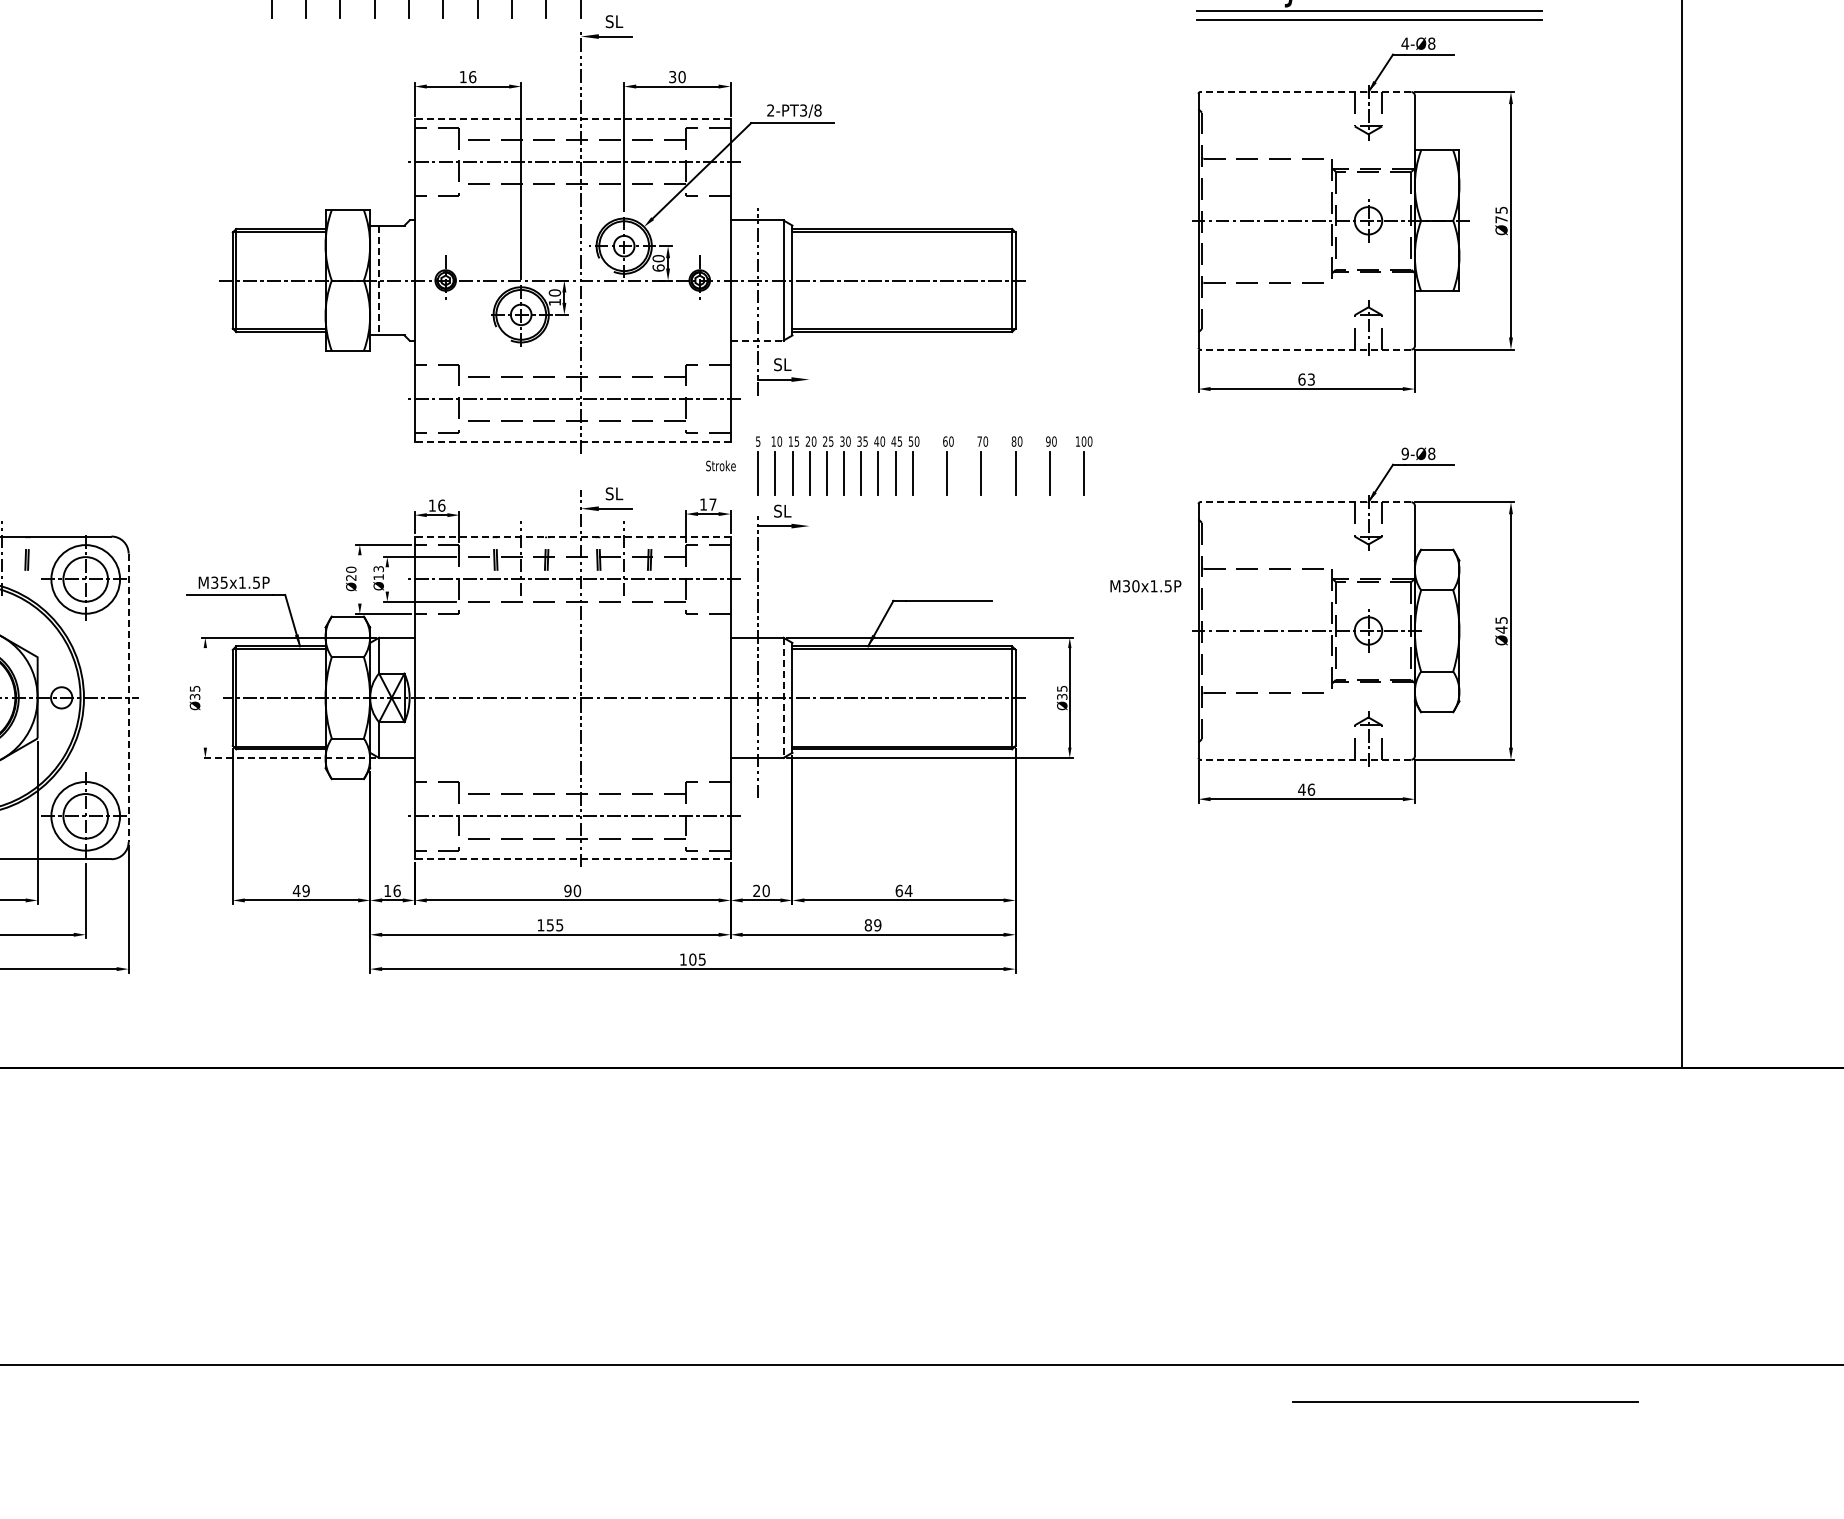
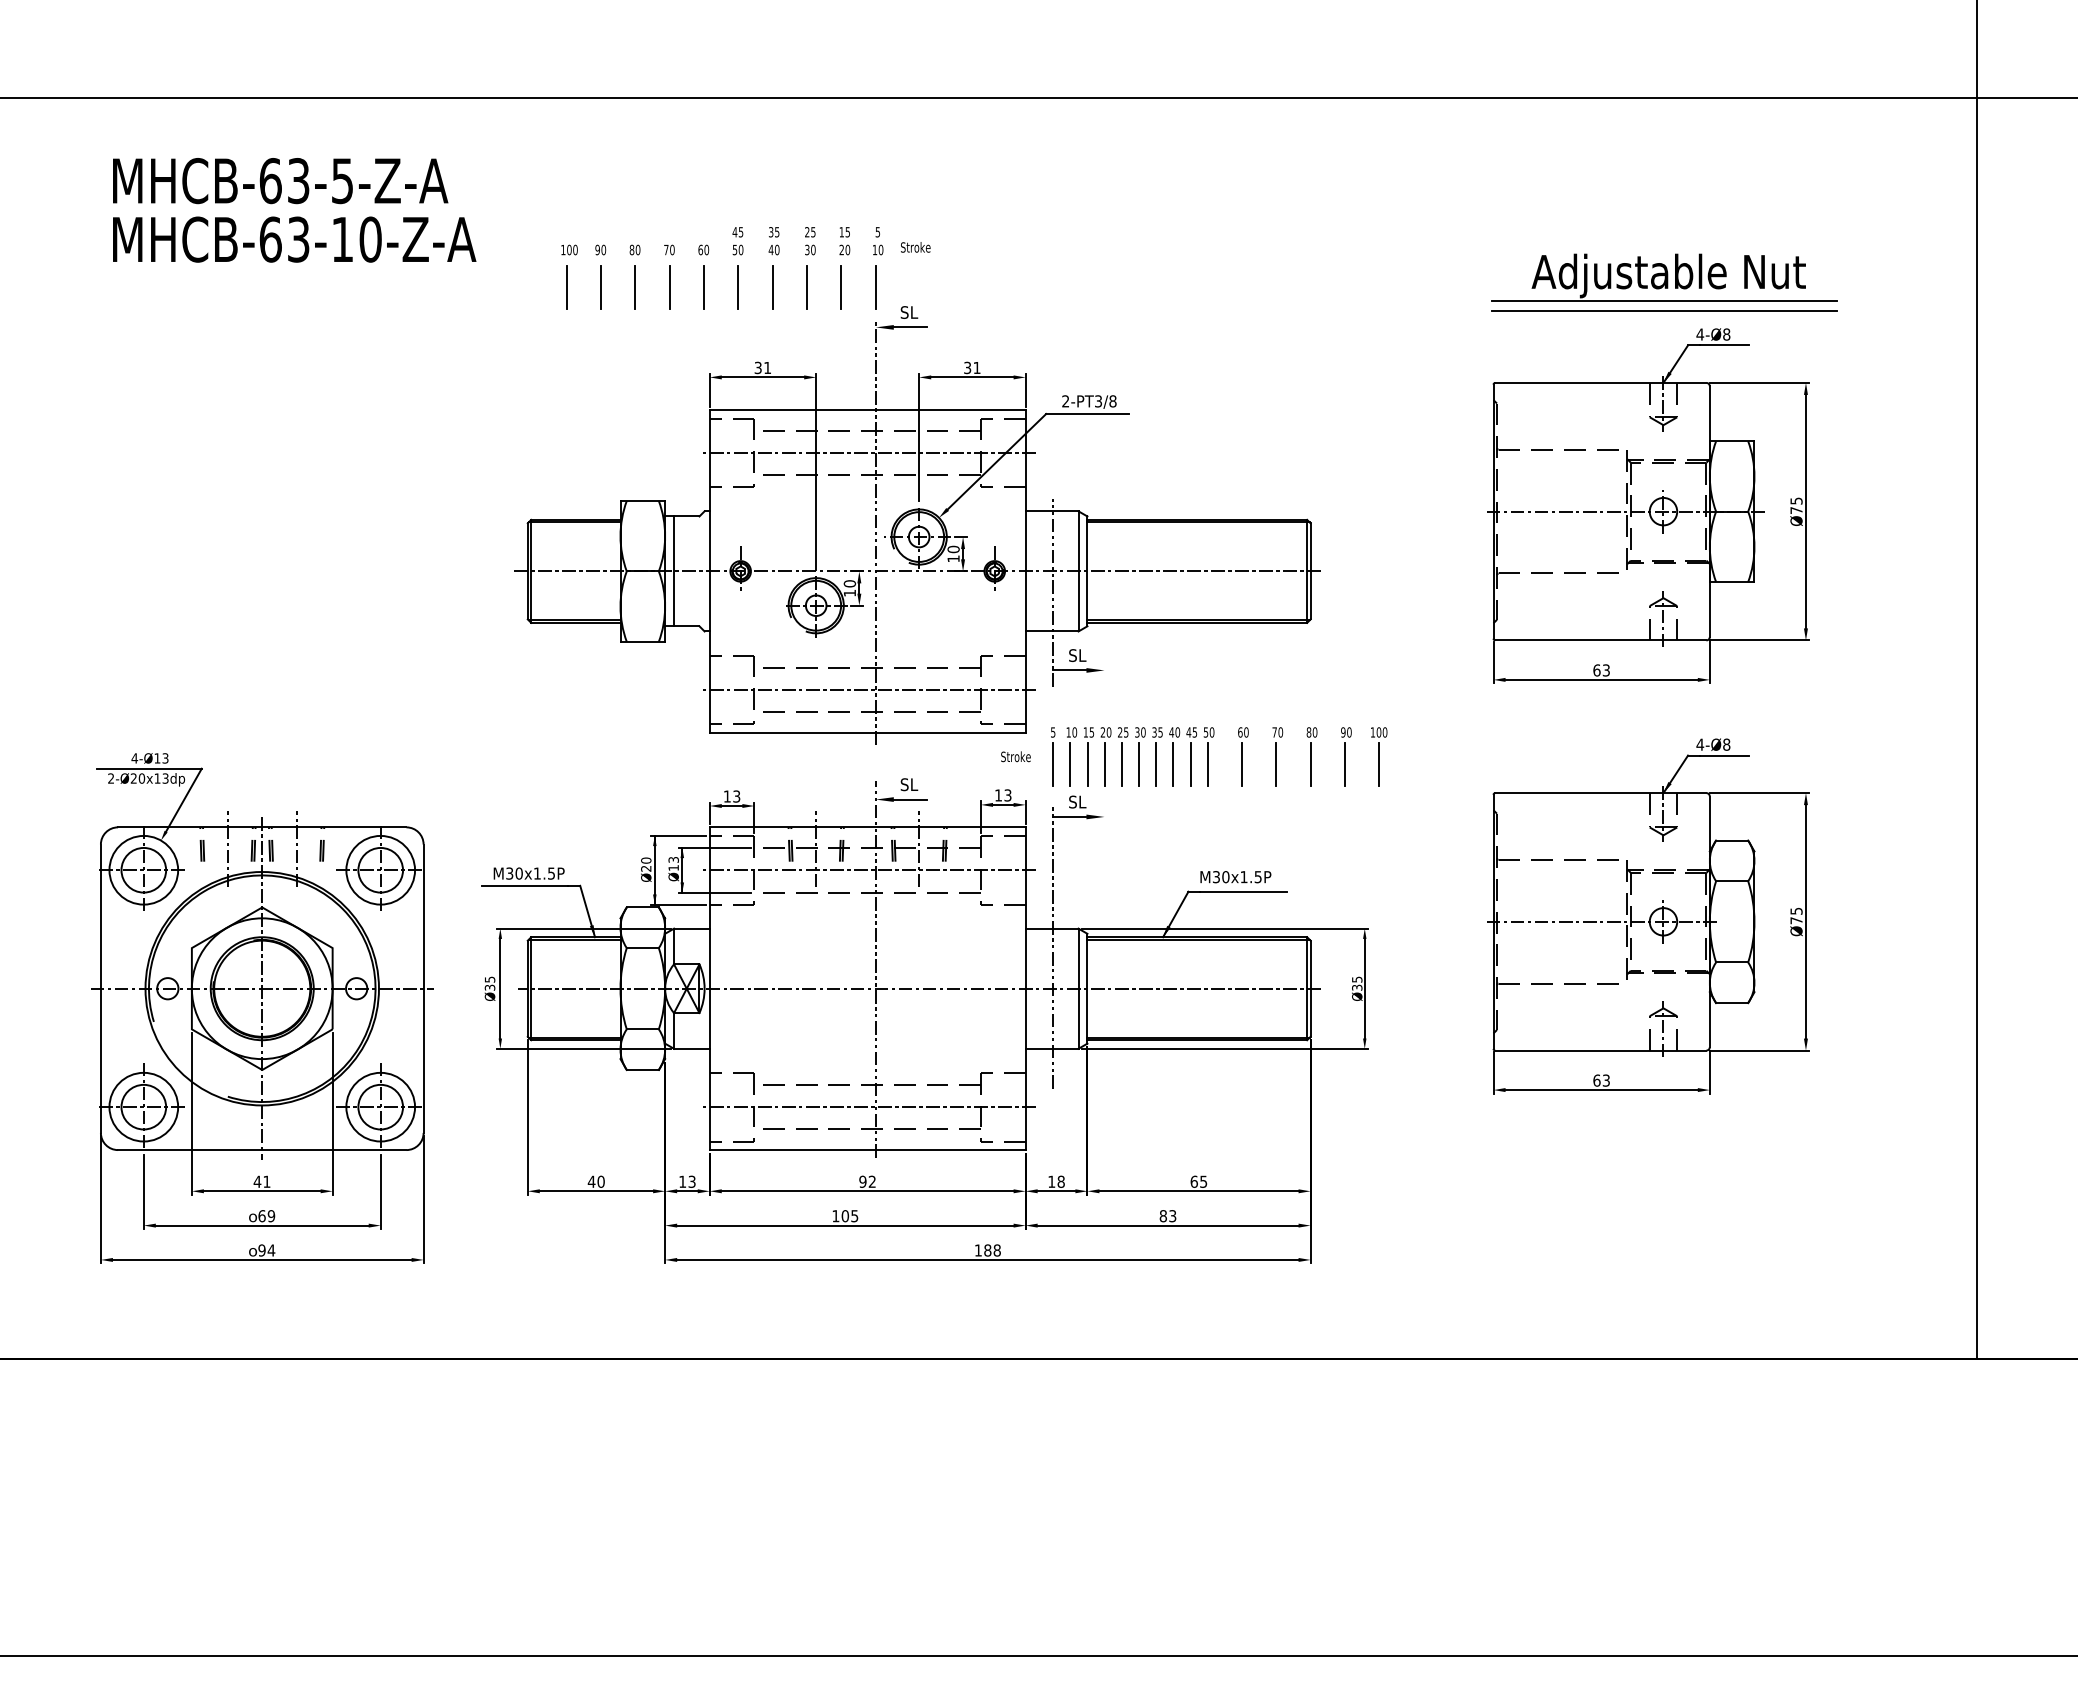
text: (467, 76) -> (762, 367), 16 -> 31
text: (681, 76) -> (976, 367), 30 -> 31
line: (1305, 91) -> (1600, 382), dashed -> solid
line: (572, 119) -> (867, 410), dashed -> solid
text: (658, 267) -> (953, 558), 60 -> 10
line: (379, 280) -> (674, 571), dashed -> solid
line: (757, 340) -> (1052, 631), dashed -> solid
line: (1305, 349) -> (1600, 640), dashed -> solid
line: (572, 441) -> (867, 732), dashed -> solid
text: (1405, 453) -> (1700, 744), 9-Ø8 -> 4-Ø8
line: (1305, 502) -> (1600, 793), dashed -> solid
text: (712, 504) -> (1007, 795), 17 -> 13
text: (441, 505) -> (736, 796), 16 -> 13
line: (572, 536) -> (867, 827), dashed -> solid
line: (359, 578) -> (654, 869), added
line: (387, 578) -> (682, 869), added
text: (223, 582) -> (518, 873), M35x1.5P -> M30x1.5P
text: (1145, 586) -> (1235, 877), moved
text: (1501, 629) -> (1796, 920), Ø45 -> Ø75
line: (205, 697) -> (500, 988), added
line: (128, 698) -> (423, 989), dashed -> solid
line: (783, 698) -> (1078, 989), dashed -> solid
line: (288, 757) -> (583, 1048), dashed -> solid
line: (1305, 759) -> (1600, 1050), dashed -> solid
text: (1306, 789) -> (1601, 1080), 46 -> 63
line: (572, 859) -> (867, 1150), dashed -> solid
text: (305, 890) -> (600, 1181), 49 -> 40
text: (396, 890) -> (691, 1181), 16 -> 13
text: (577, 890) -> (872, 1181), 90 -> 92
text: (761, 890) -> (1056, 1181), 20 -> 18
text: (908, 890) -> (1203, 1181), 64 -> 65
text: (550, 925) -> (845, 1216), 155 -> 105
text: (877, 925) -> (1172, 1216), 89 -> 83
text: (697, 959) -> (992, 1250), 105 -> 188
line: (1465, 1401) -> (1760, 1692), removed

